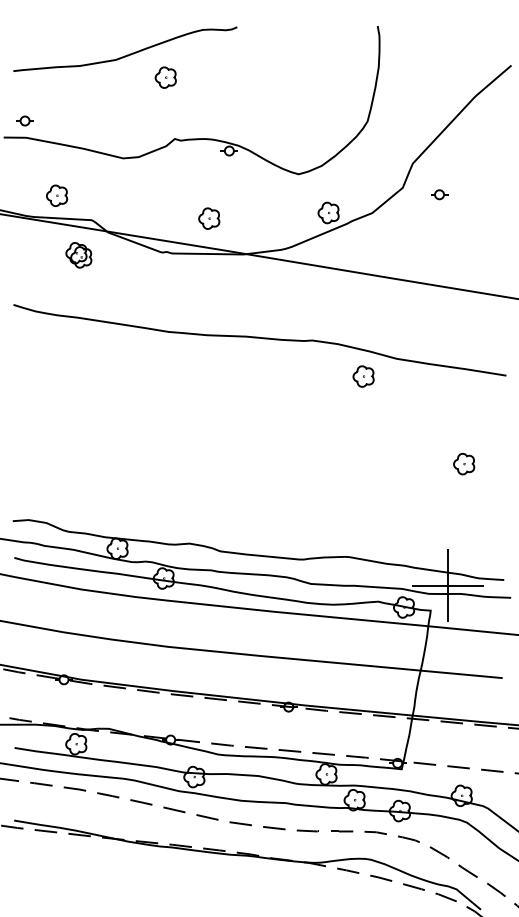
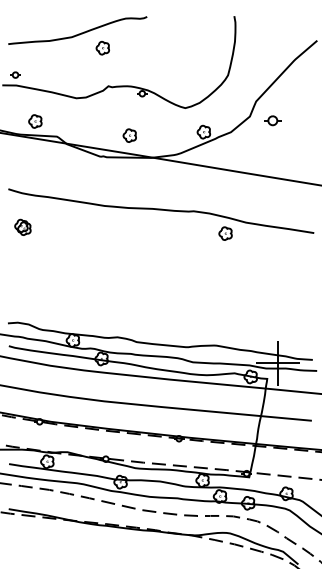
part: (439, 194) -> (272, 120), size x1.6
part: (78, 253) -> (22, 226), moved
part: (463, 463) -> (287, 287), removed

